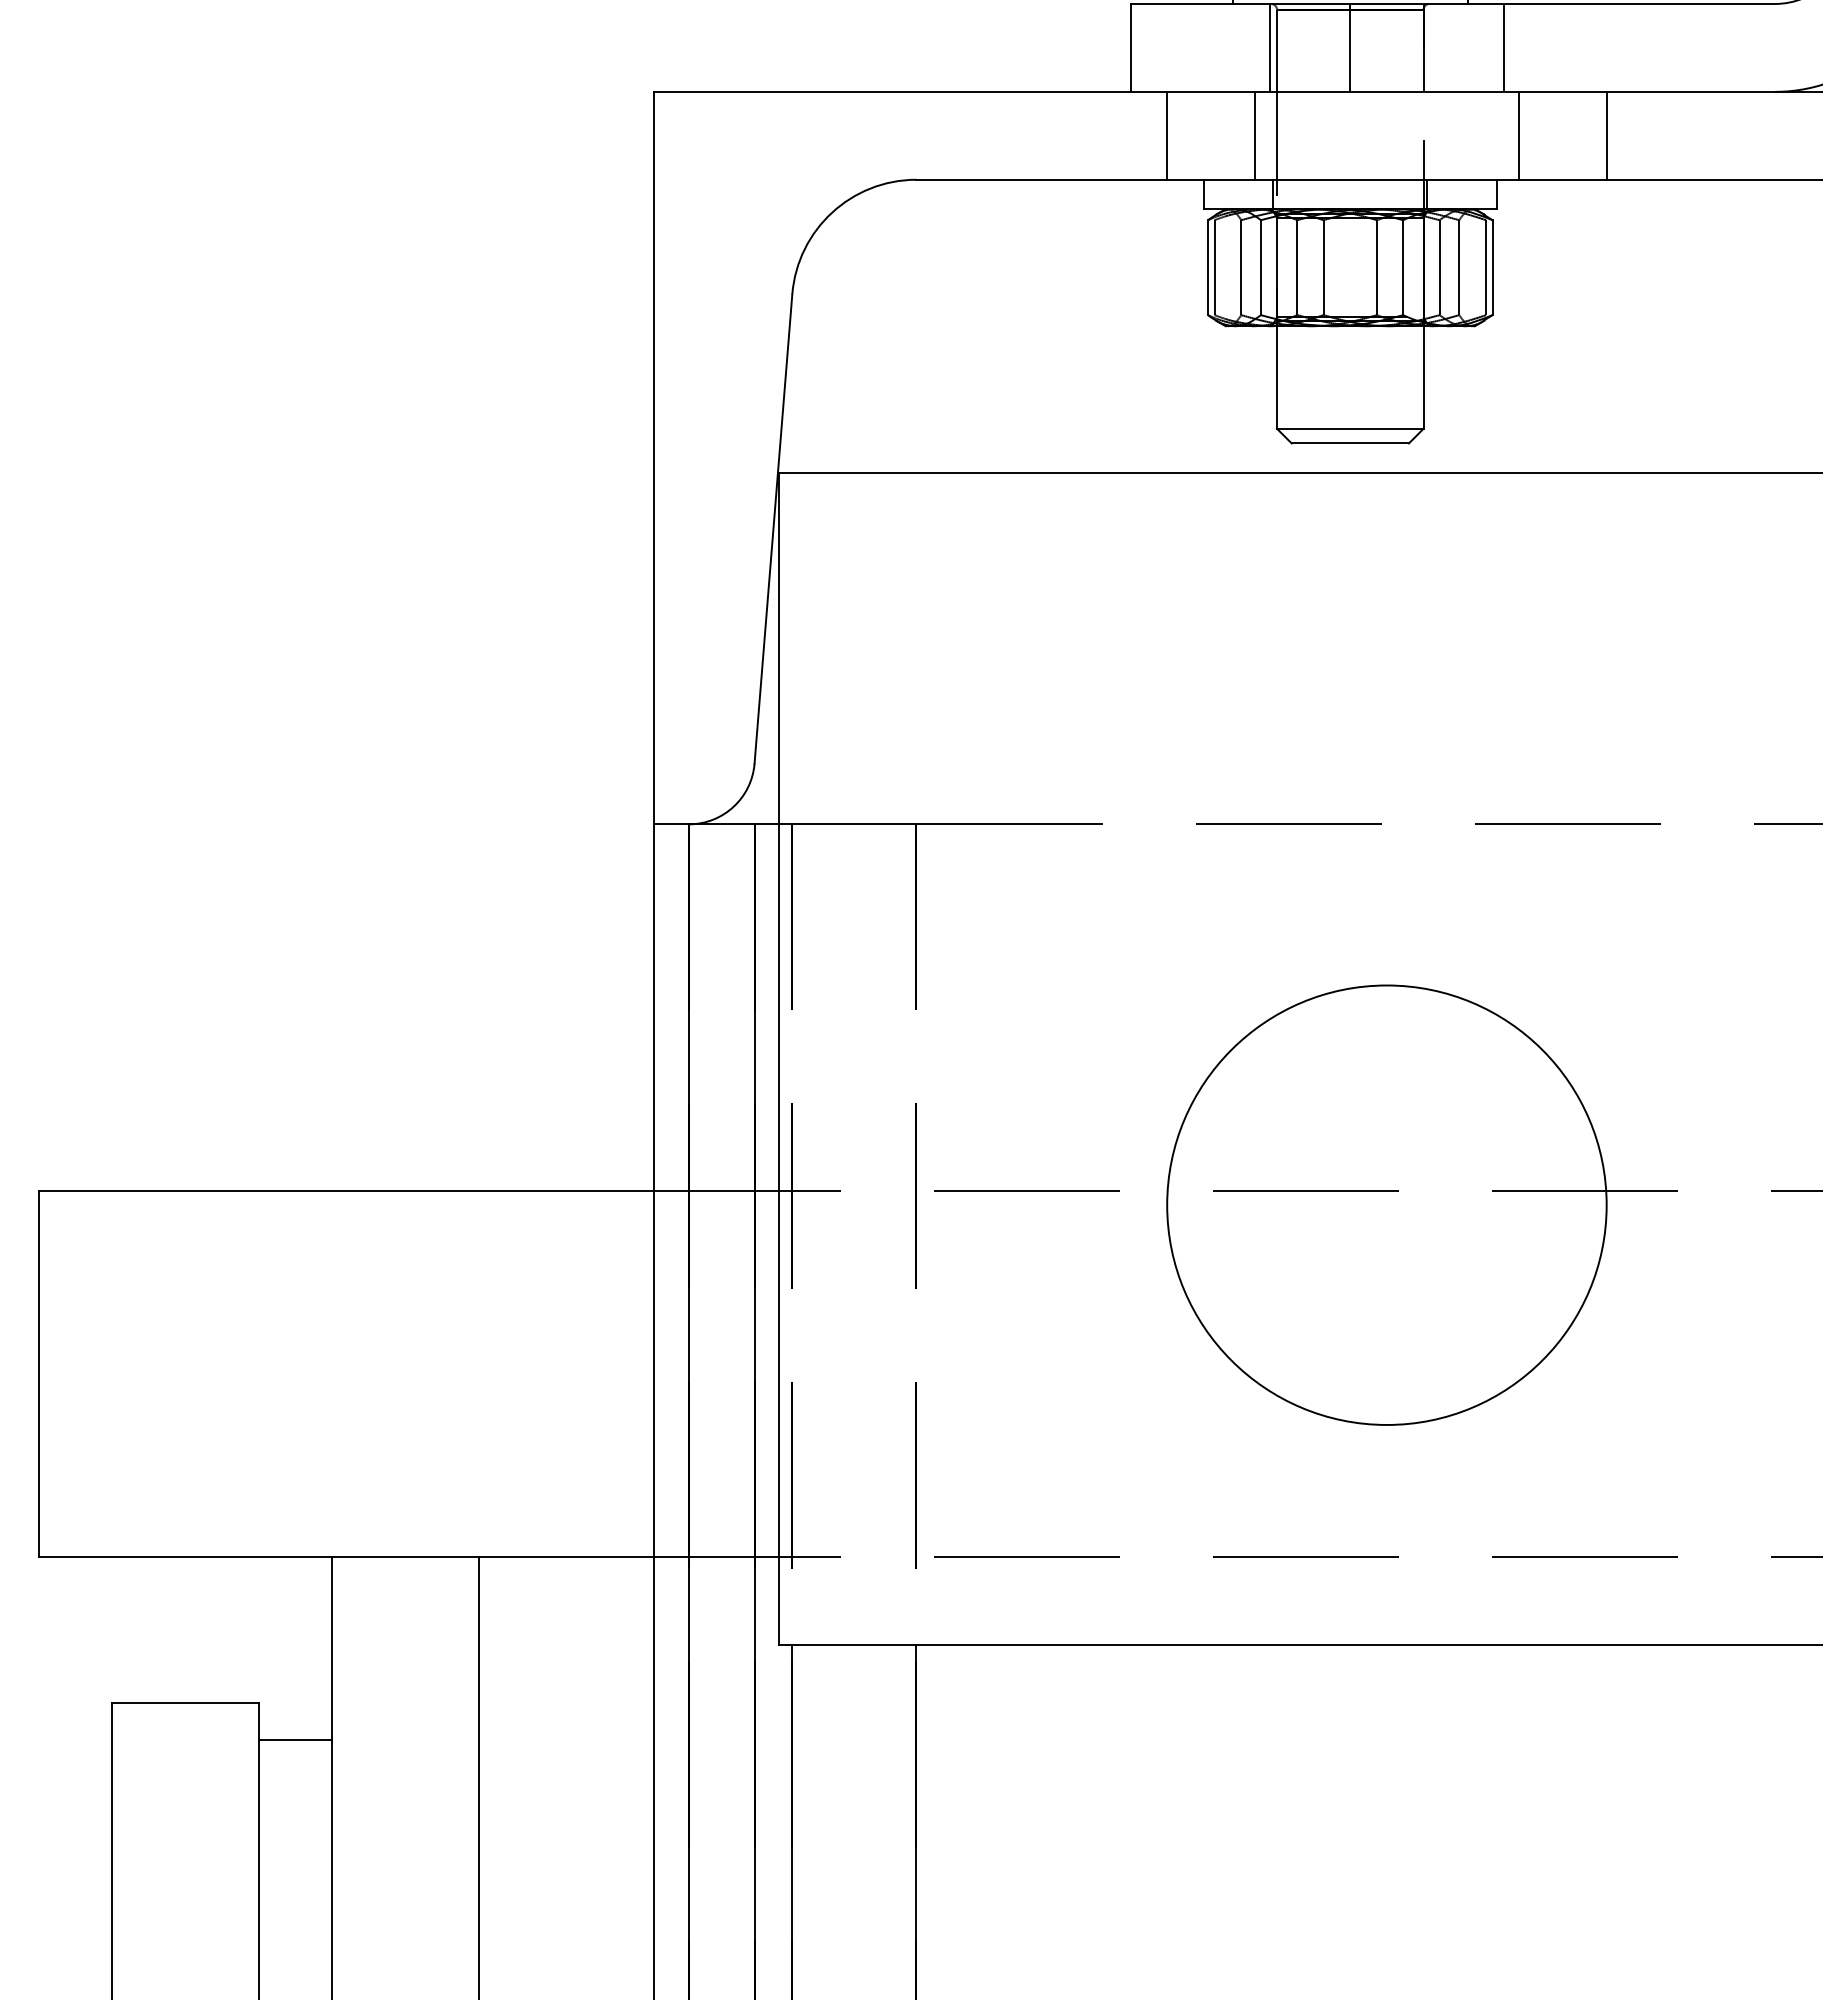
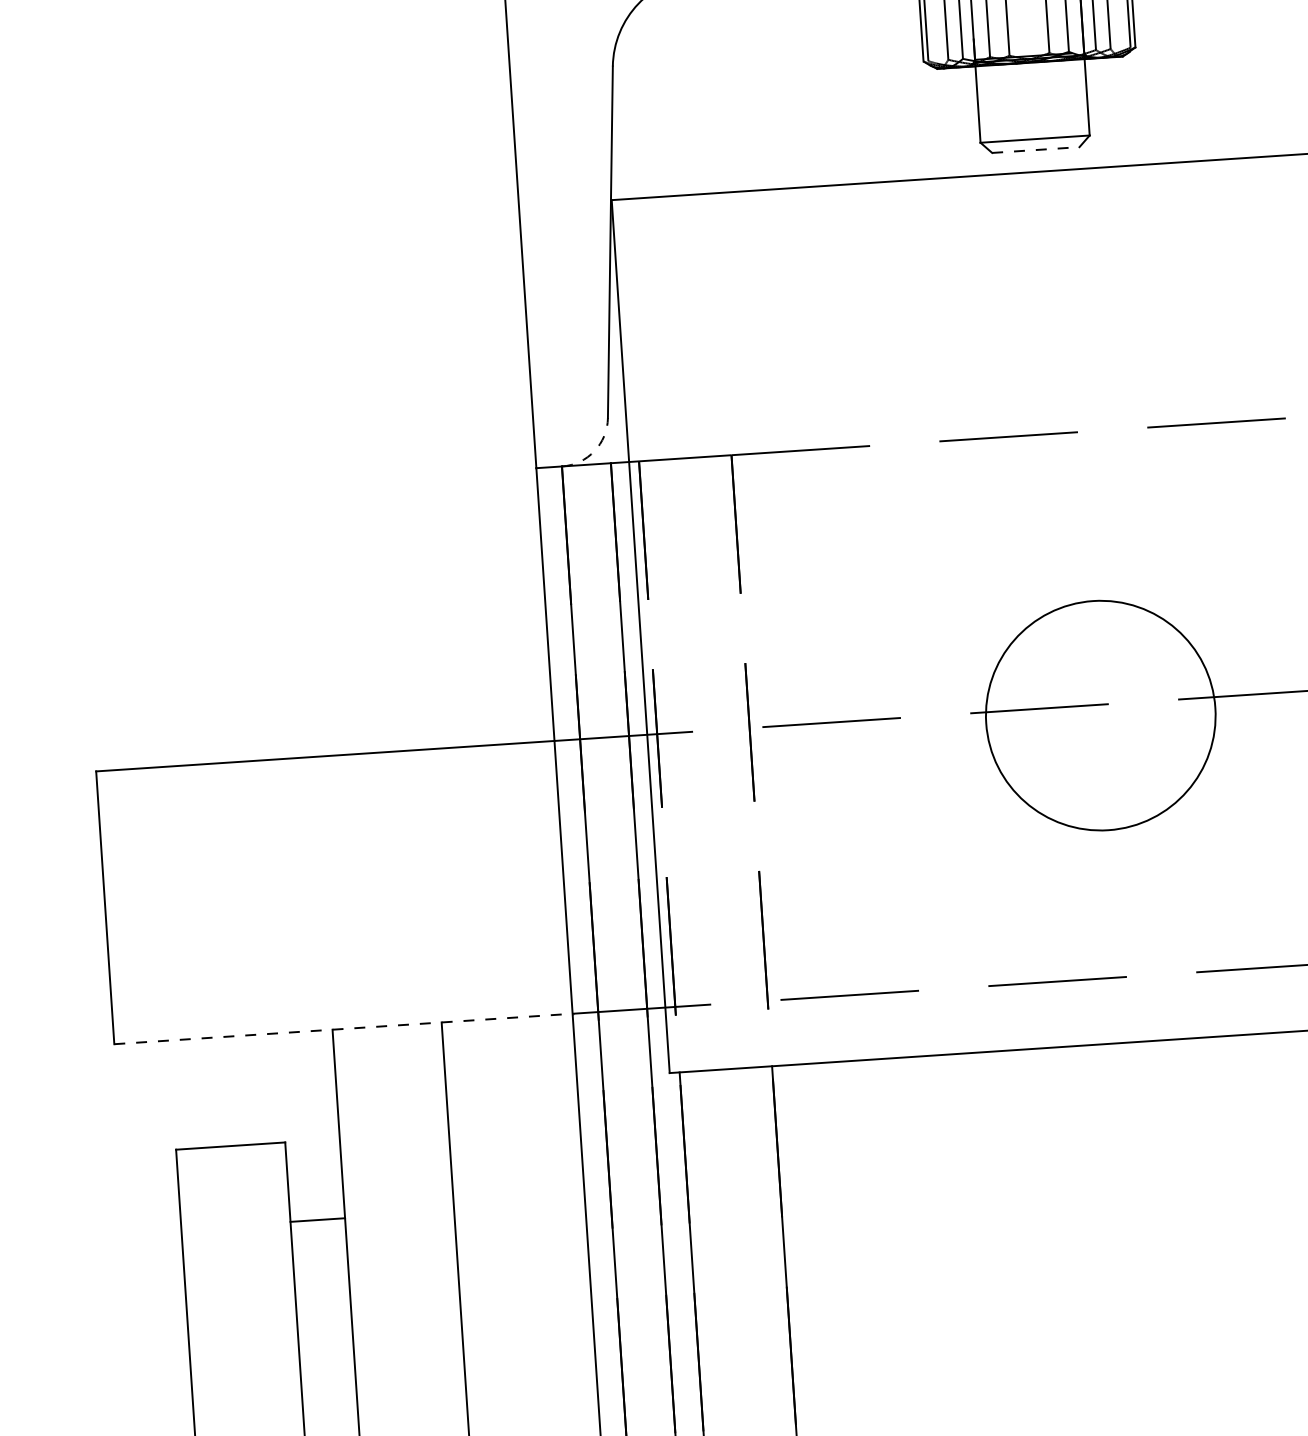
line: (1350, 443) -> (1035, 150), solid -> dashed
arc: (733, 806) -> (594, 450), solid -> dashed
circle: (1386, 1204) -> (1100, 715), size x0.7
line: (346, 1556) -> (343, 1028), solid -> dashed
line: (295, 1739) -> (317, 1219), moved

